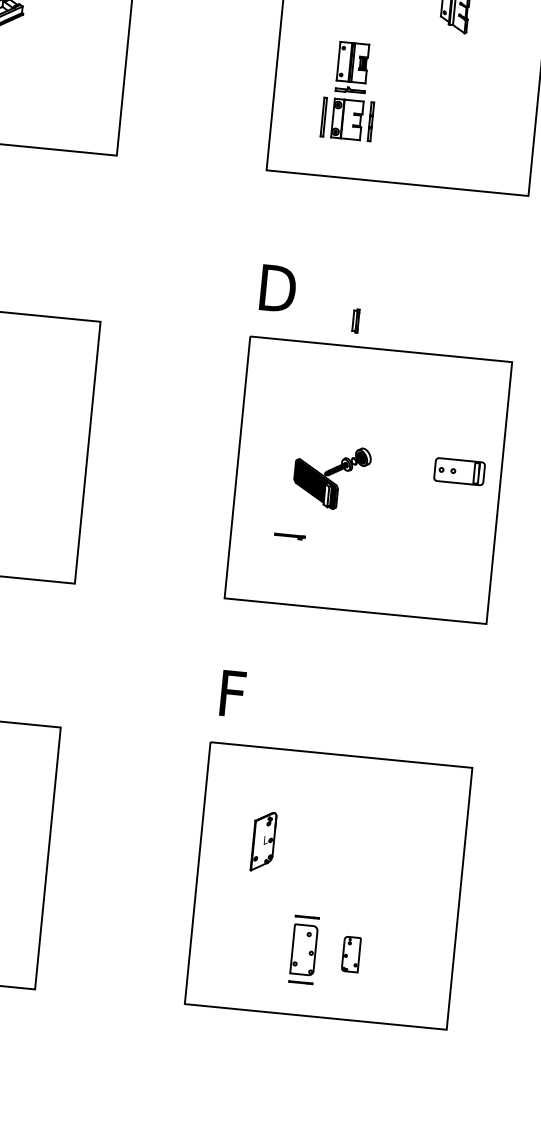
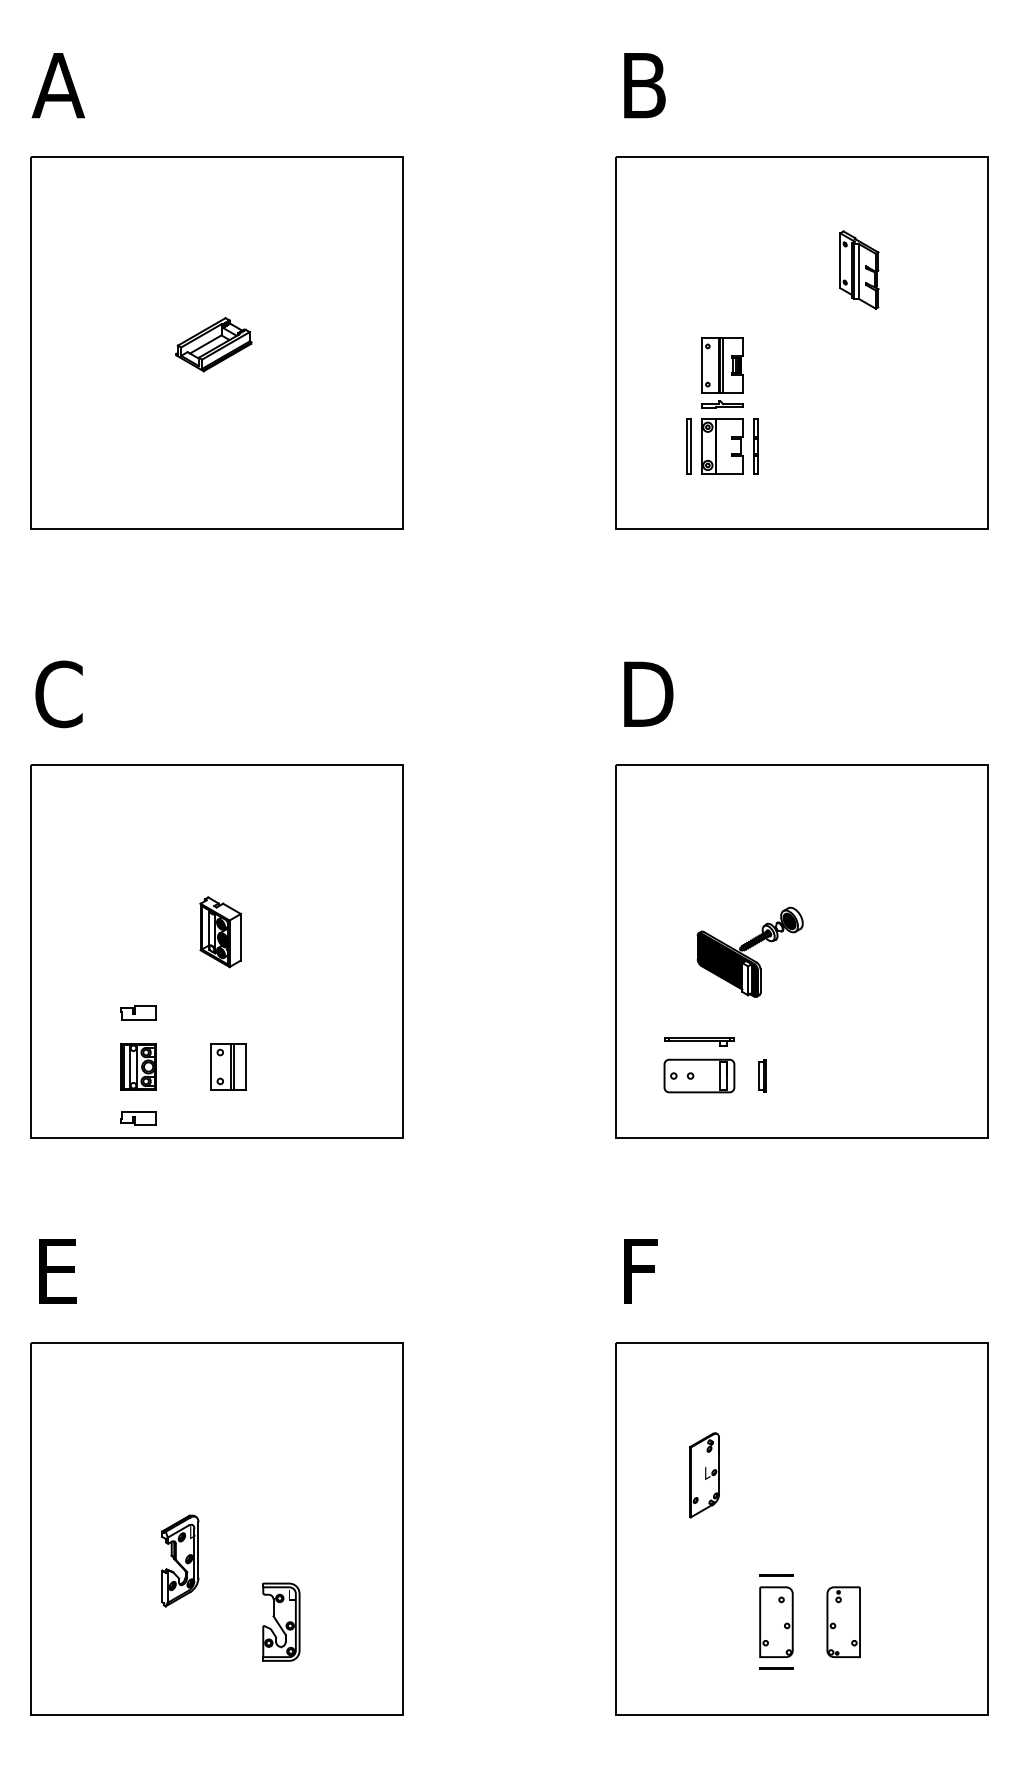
part: (355, 320) -> (762, 1075), moved
part: (459, 471) -> (699, 1075), moved
part: (290, 536) -> (699, 1041), size x1.67
part: (351, 954) -> (843, 1621), size x1.43

